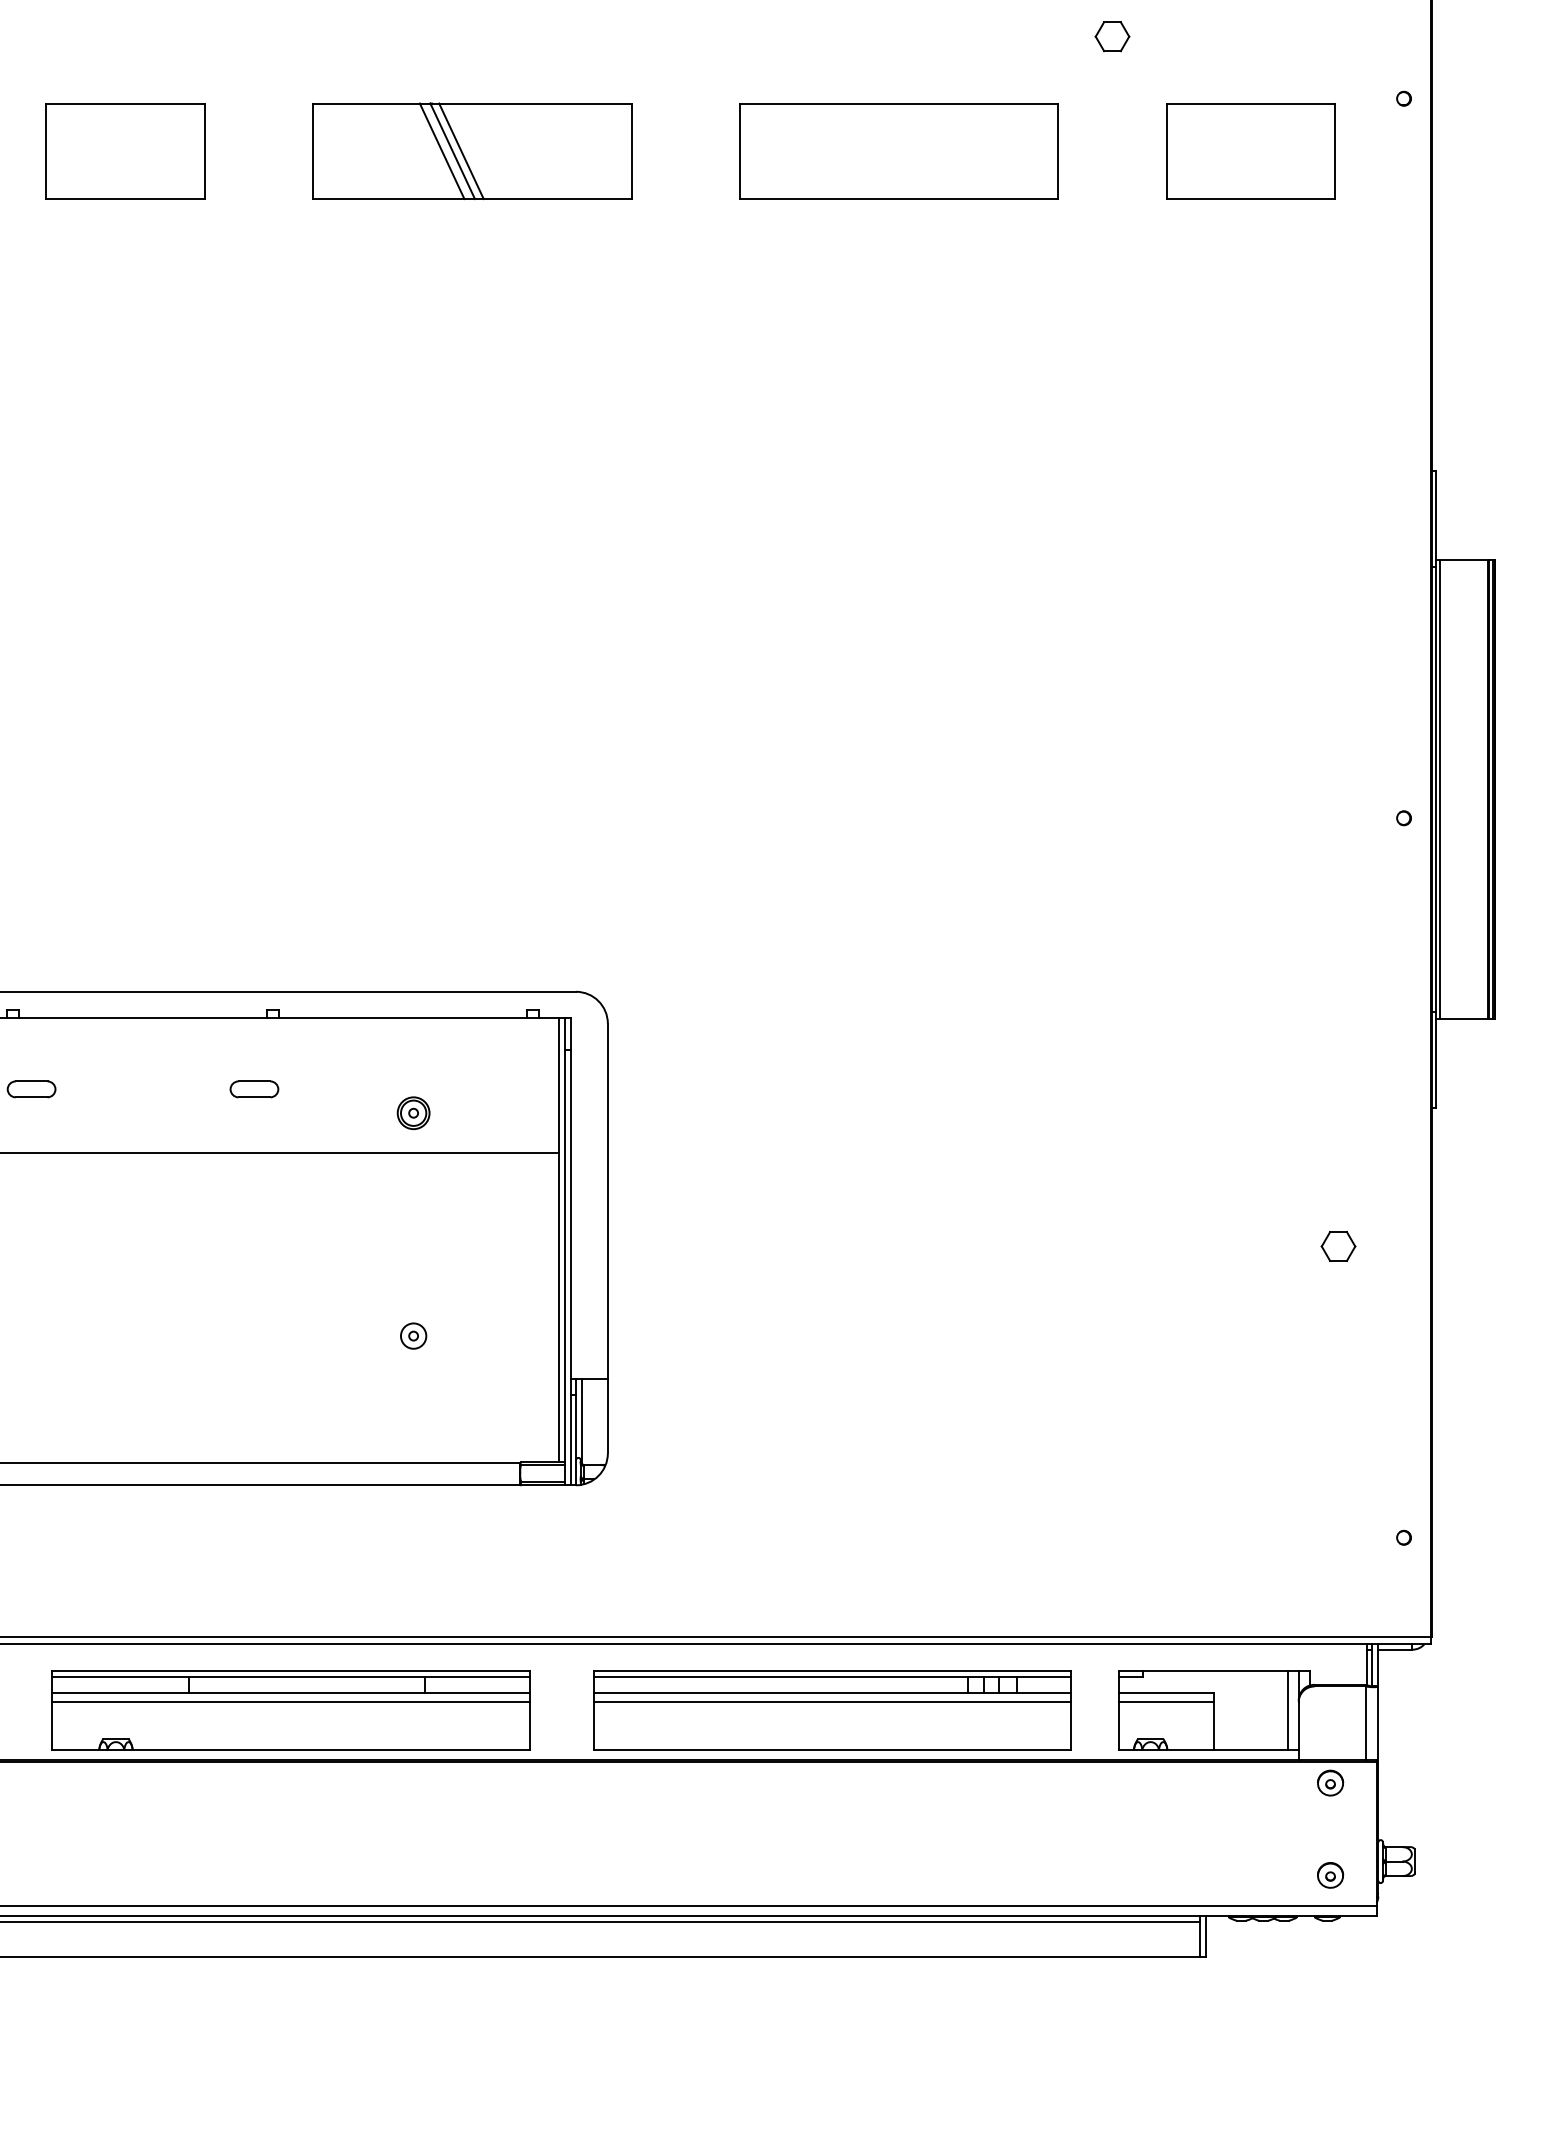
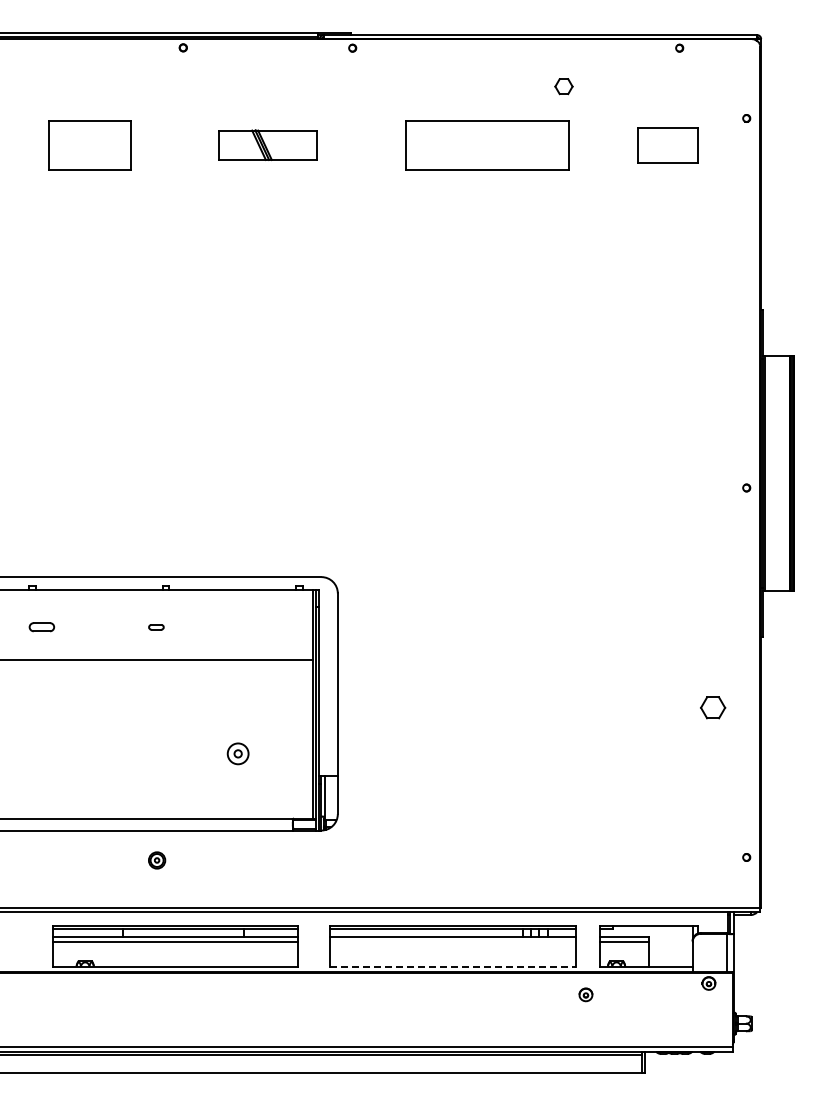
part: (1111, 36) -> (563, 86), moved
part: (472, 149) -> (268, 144), size x0.6
part: (1249, 151) -> (667, 145), size x0.7
part: (254, 1089) -> (156, 627), size x0.6
part: (414, 1113) -> (157, 860), moved
part: (1337, 1245) -> (712, 707), size x1.4
part: (412, 1335) -> (237, 753), size x1.6
line: (831, 1703) -> (452, 942), removed
line: (1286, 1709) -> (686, 945), removed
line: (833, 1750) -> (453, 966), solid -> dashed
part: (1329, 1874) -> (585, 994), moved

